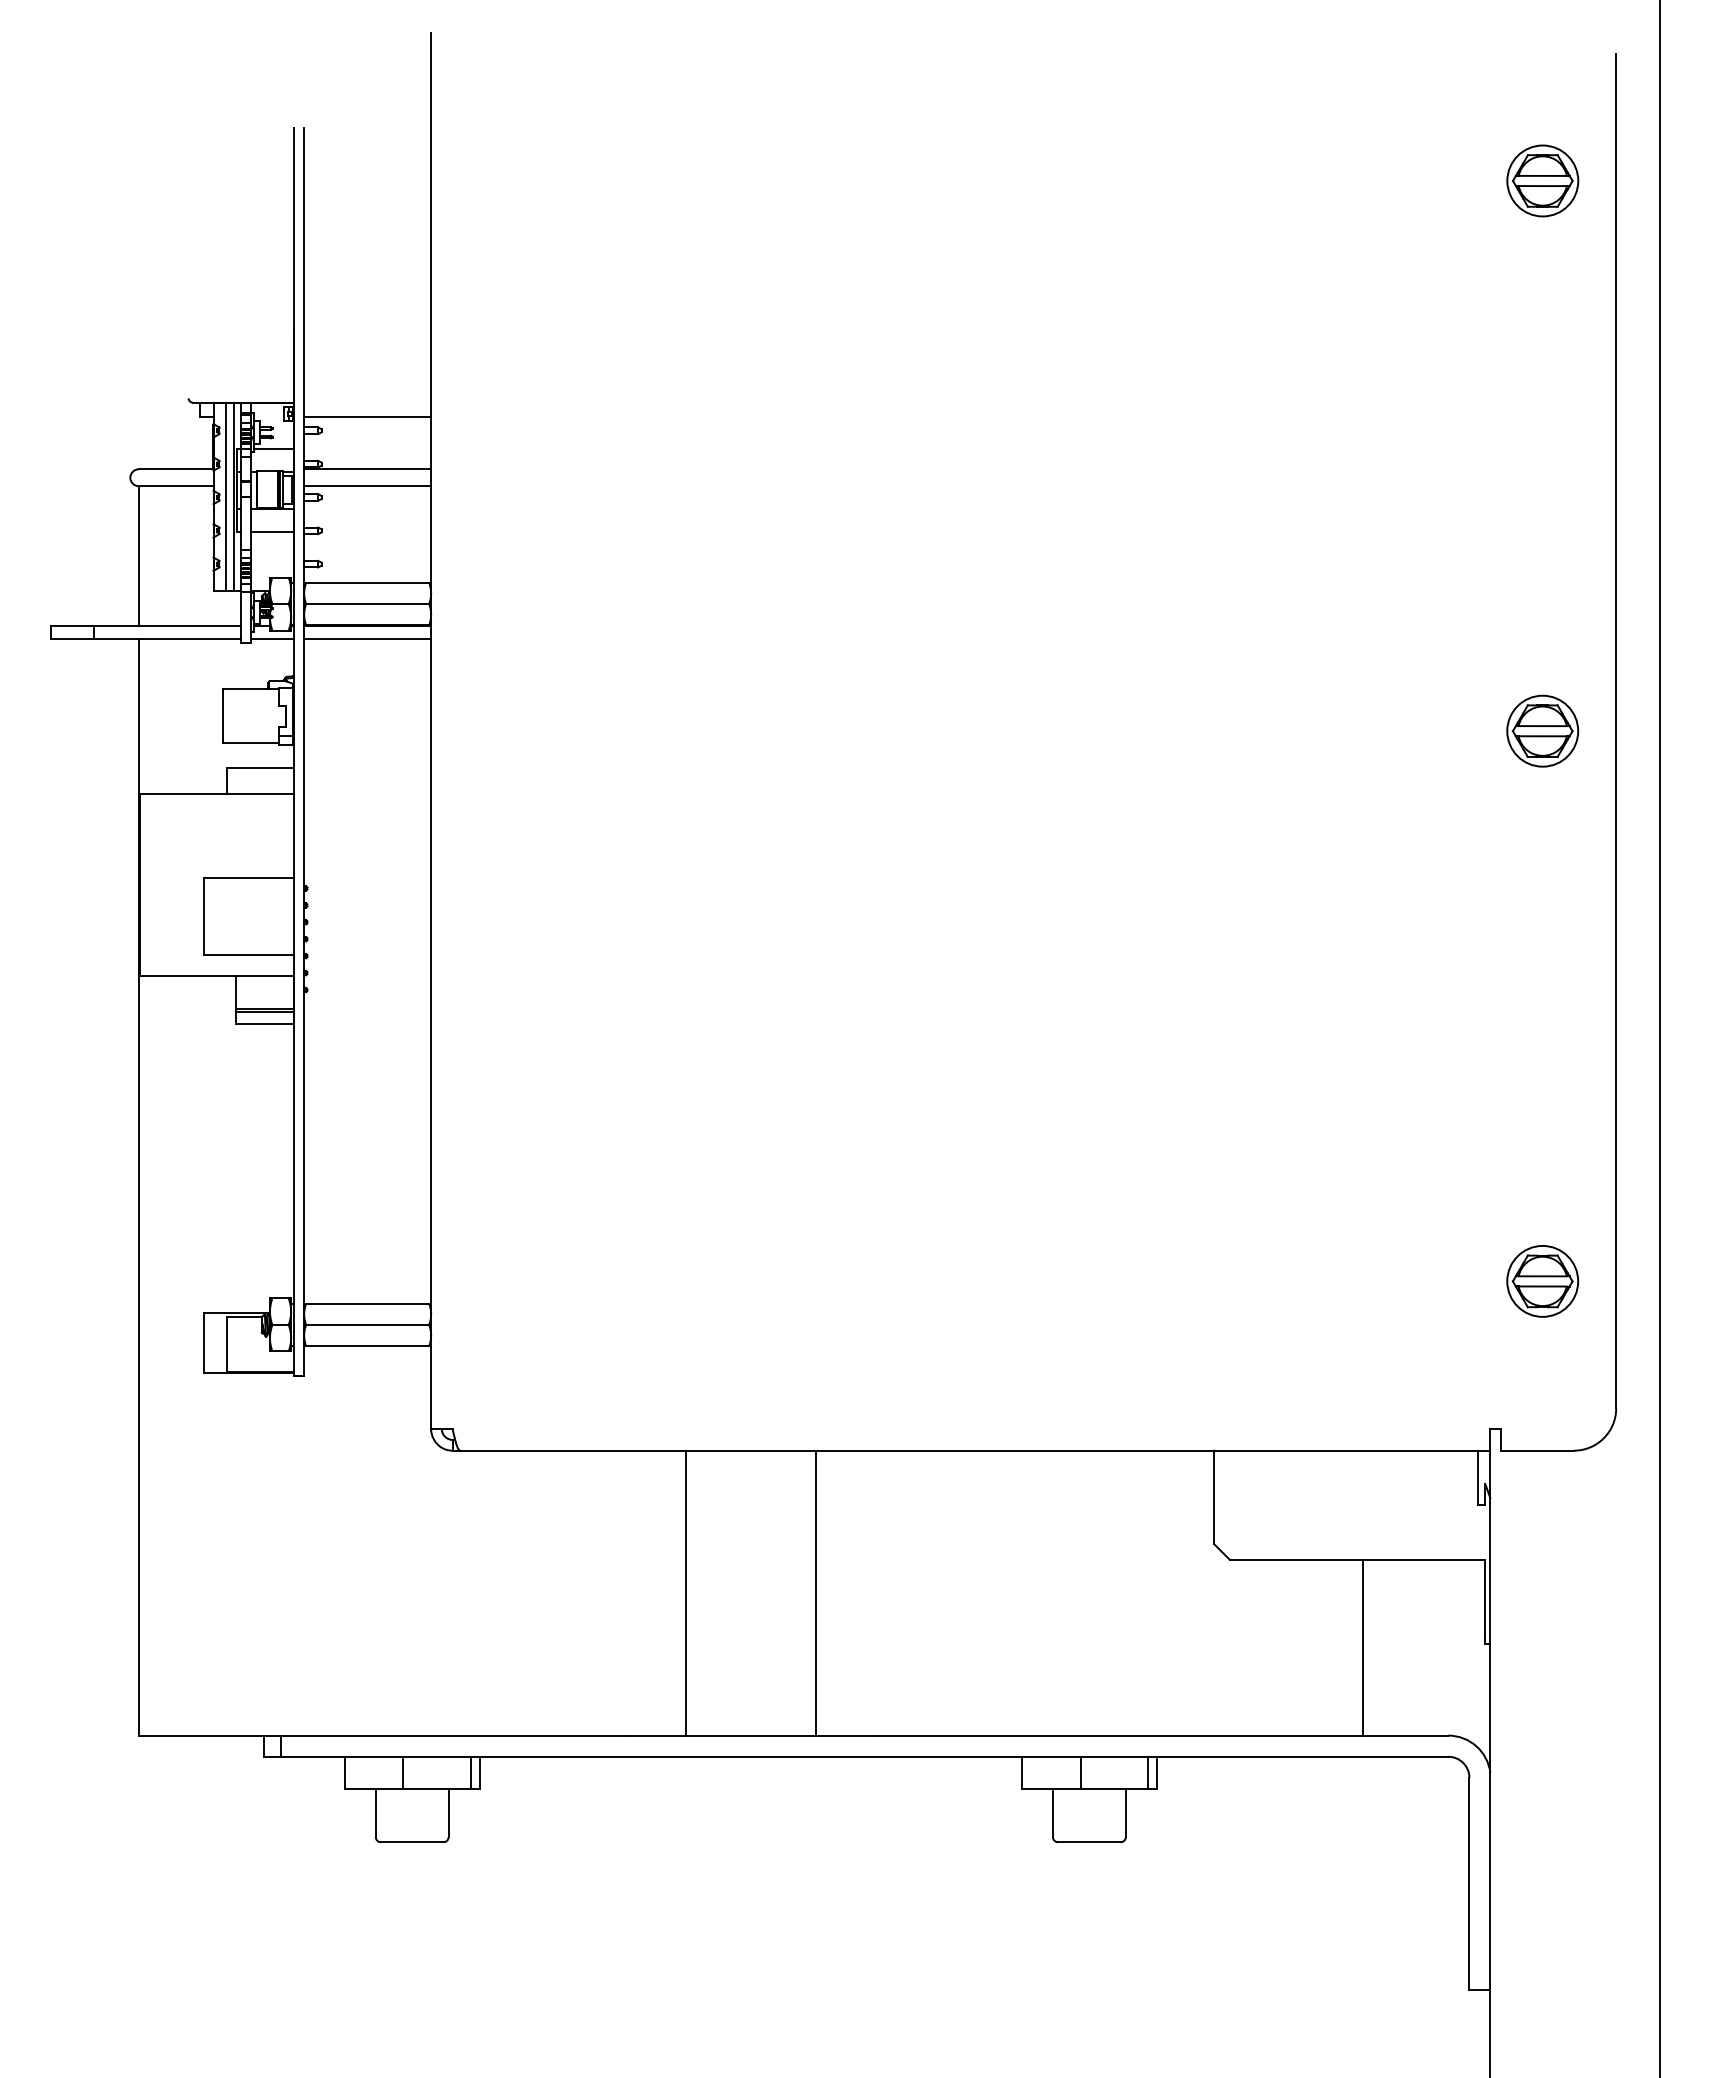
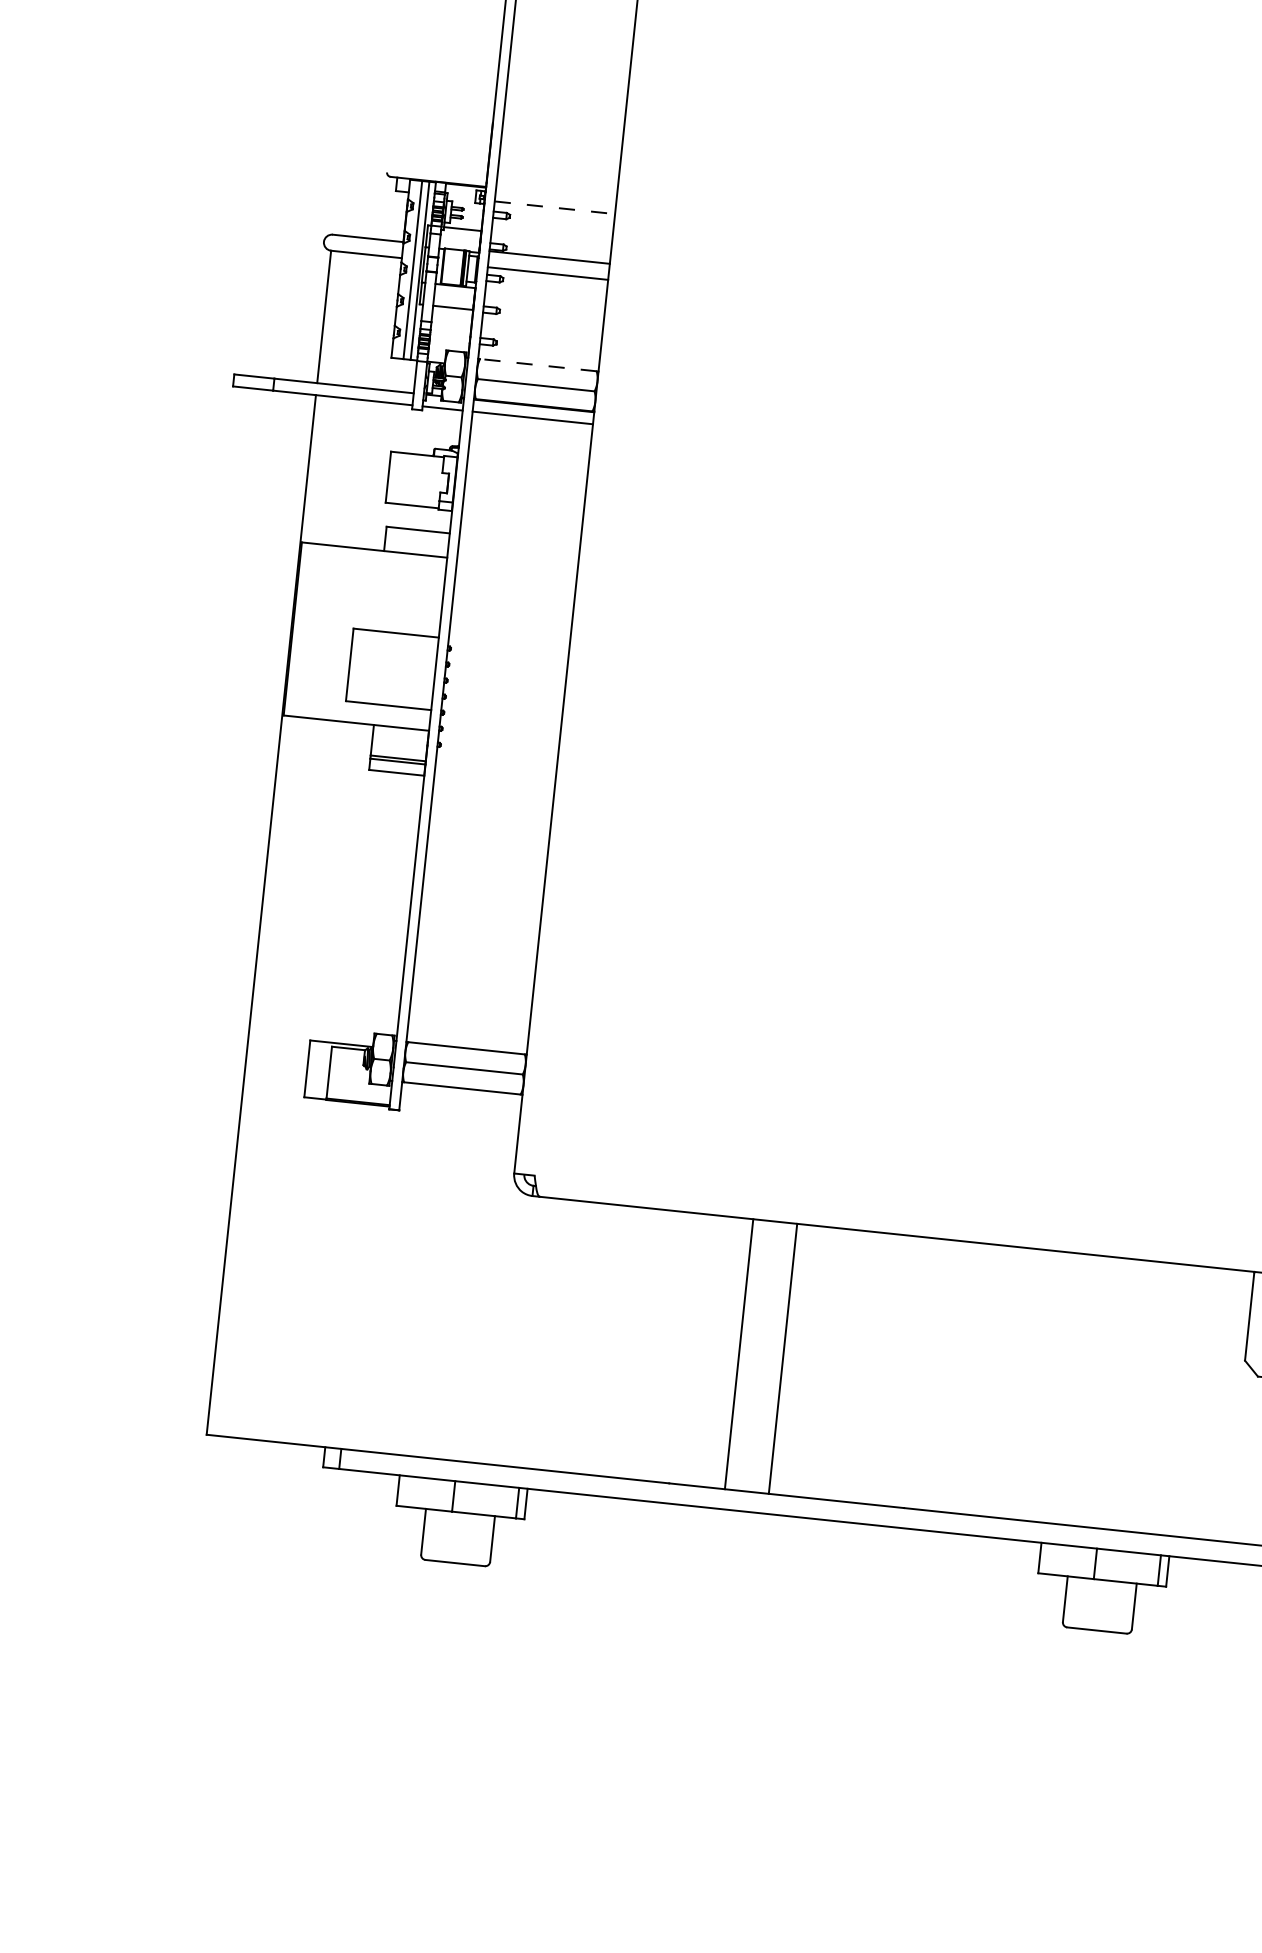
line: (368, 416) -> (555, 207), solid -> dashed
line: (367, 582) -> (538, 364), solid -> dashed
line: (815, 1592) -> (782, 1358), moved

